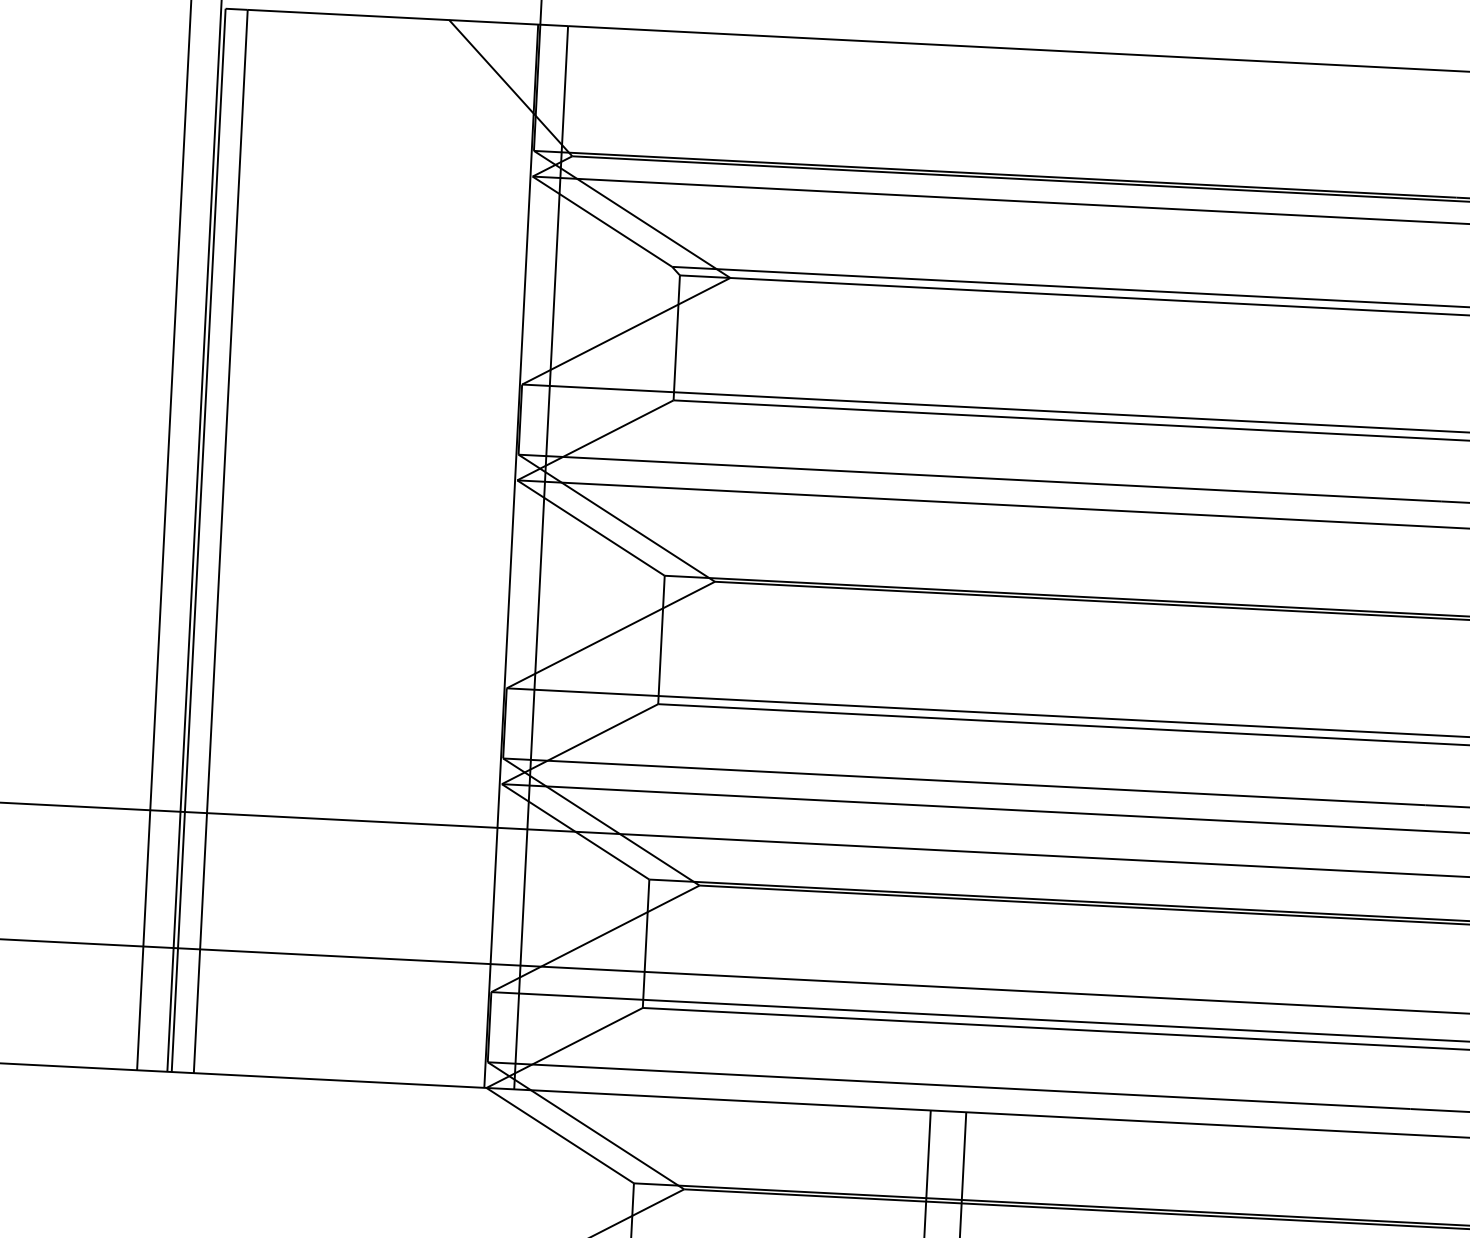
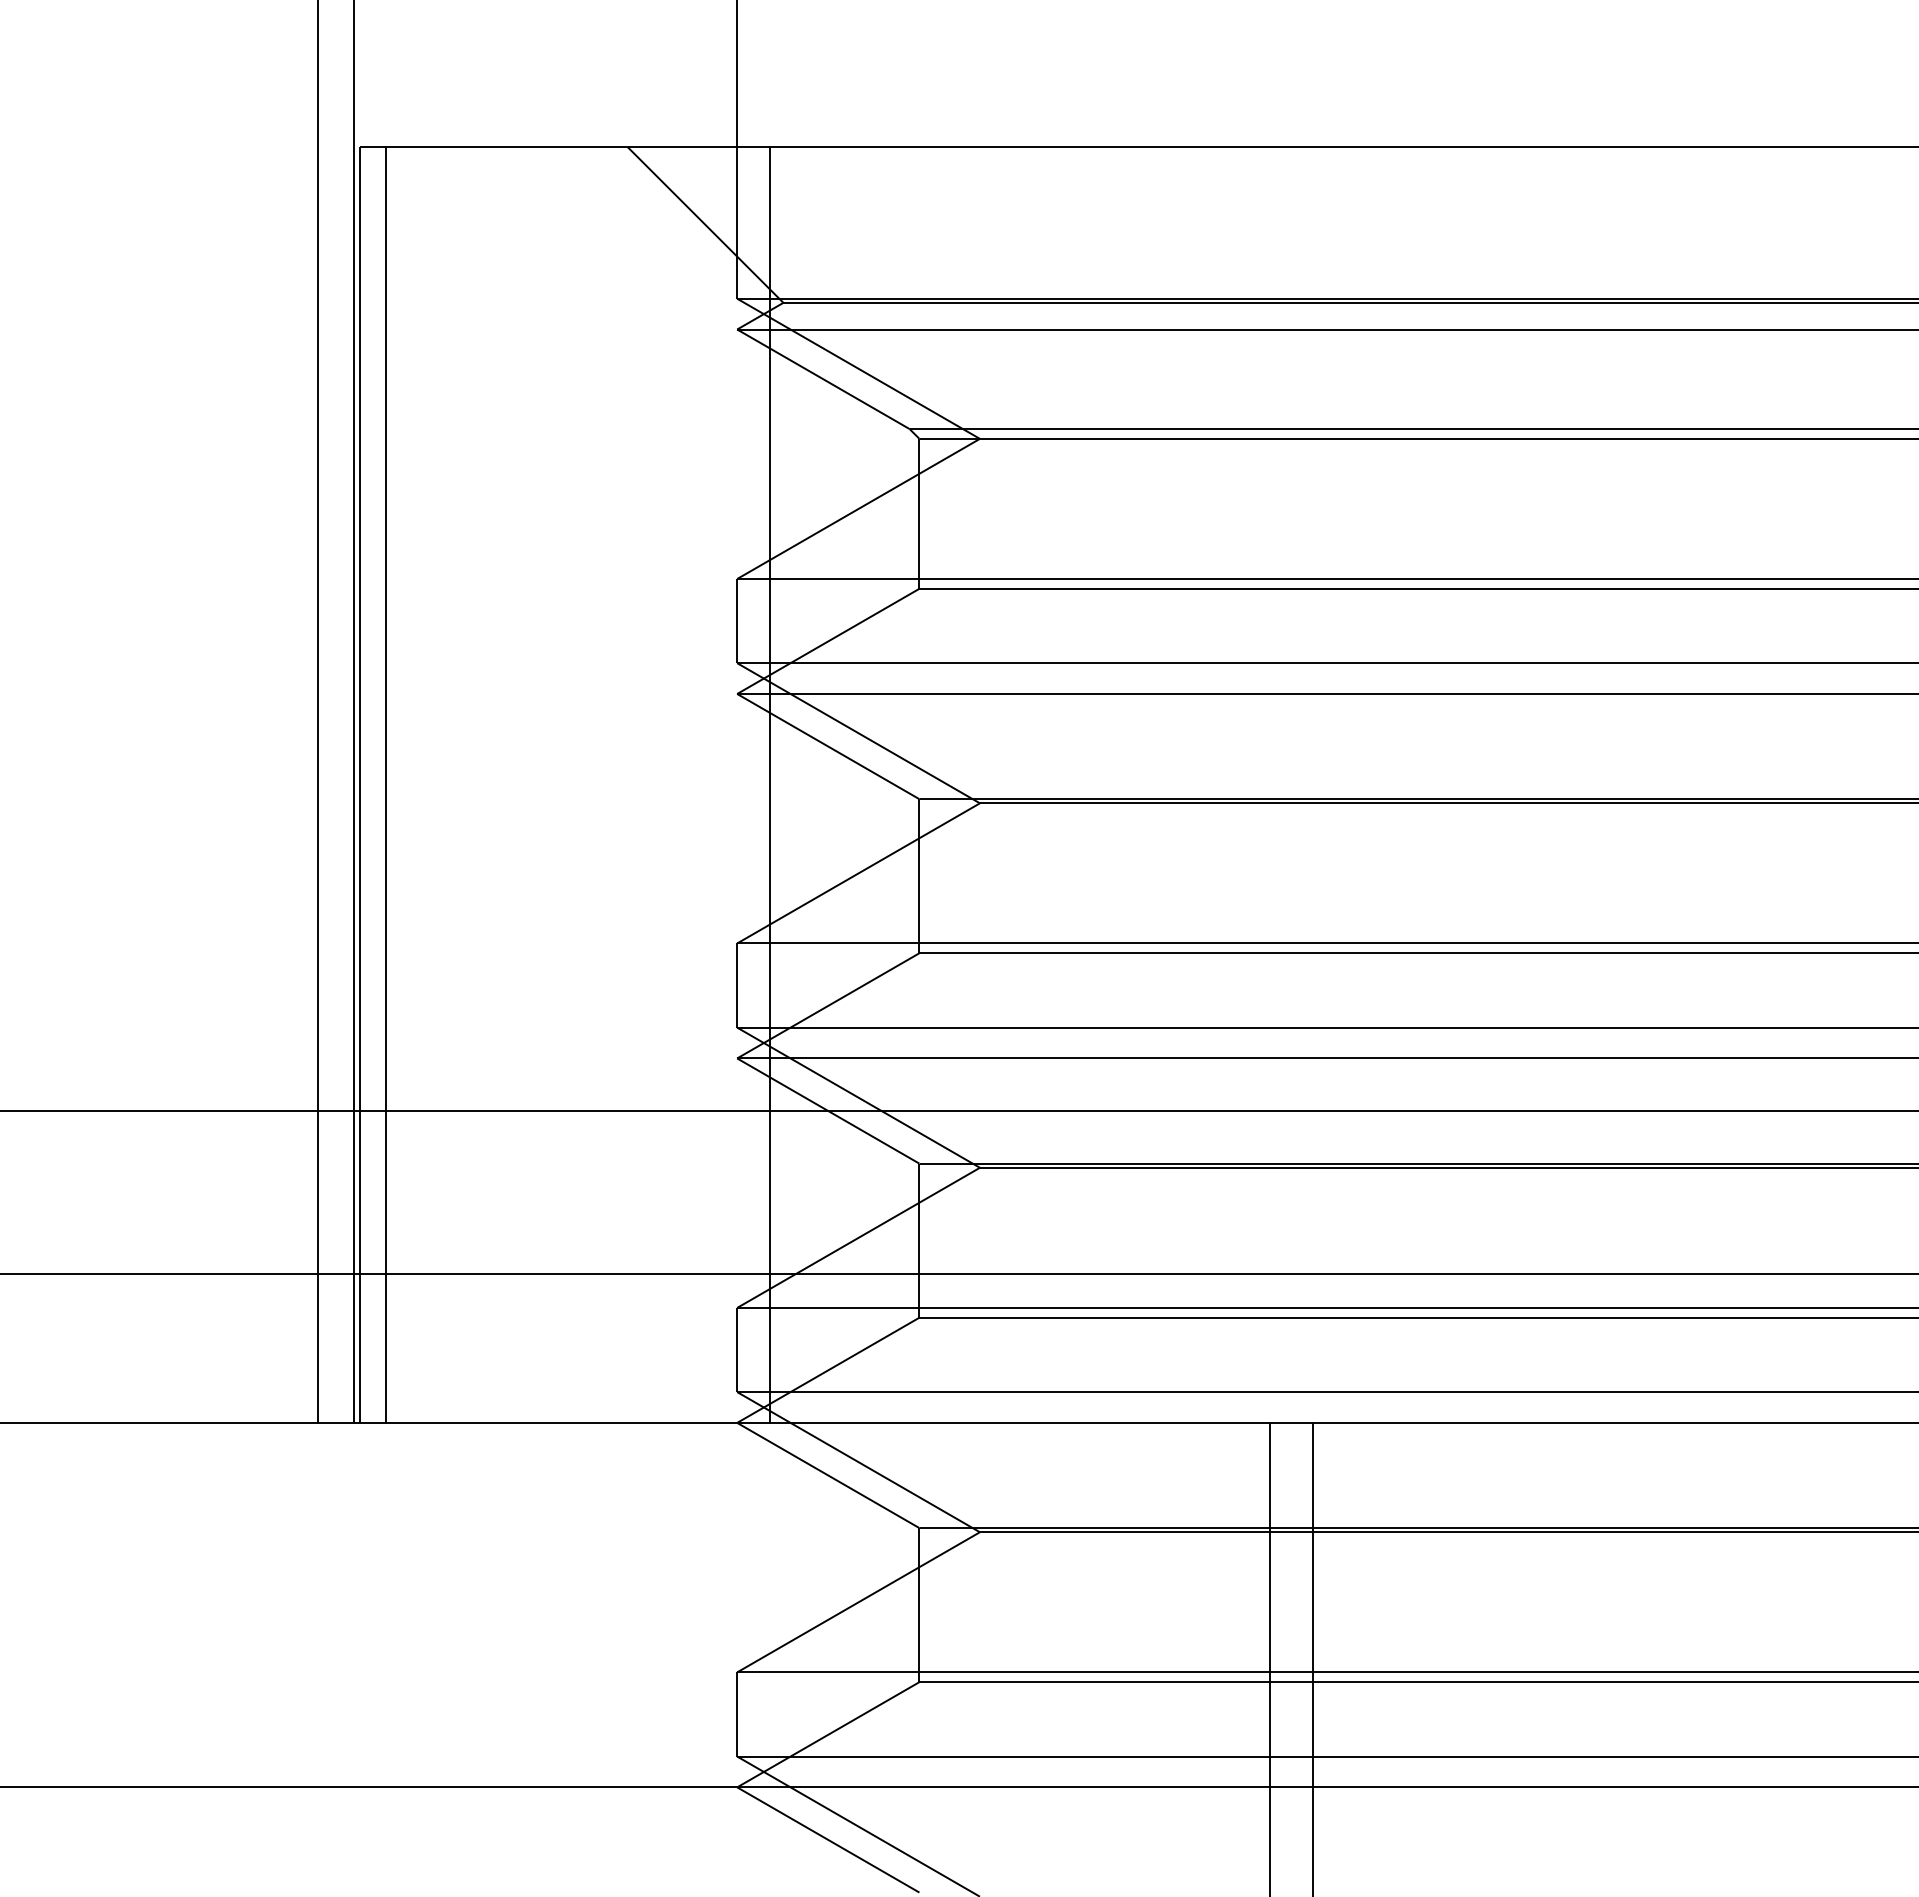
line: (511, 555) -> (734, 784), removed

